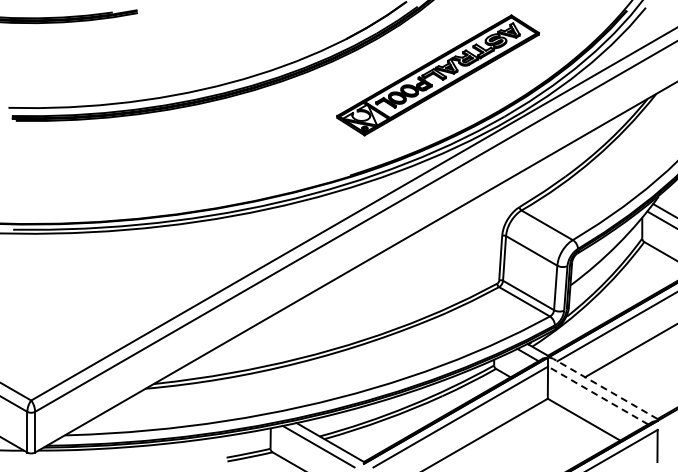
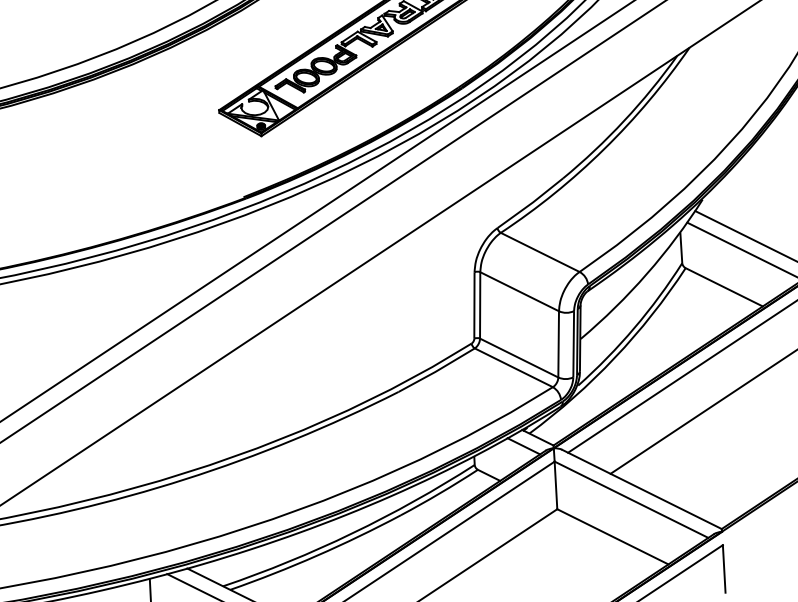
line: (605, 388) -> (641, 488), dashed -> solid
line: (598, 395) -> (632, 499), dashed -> solid

